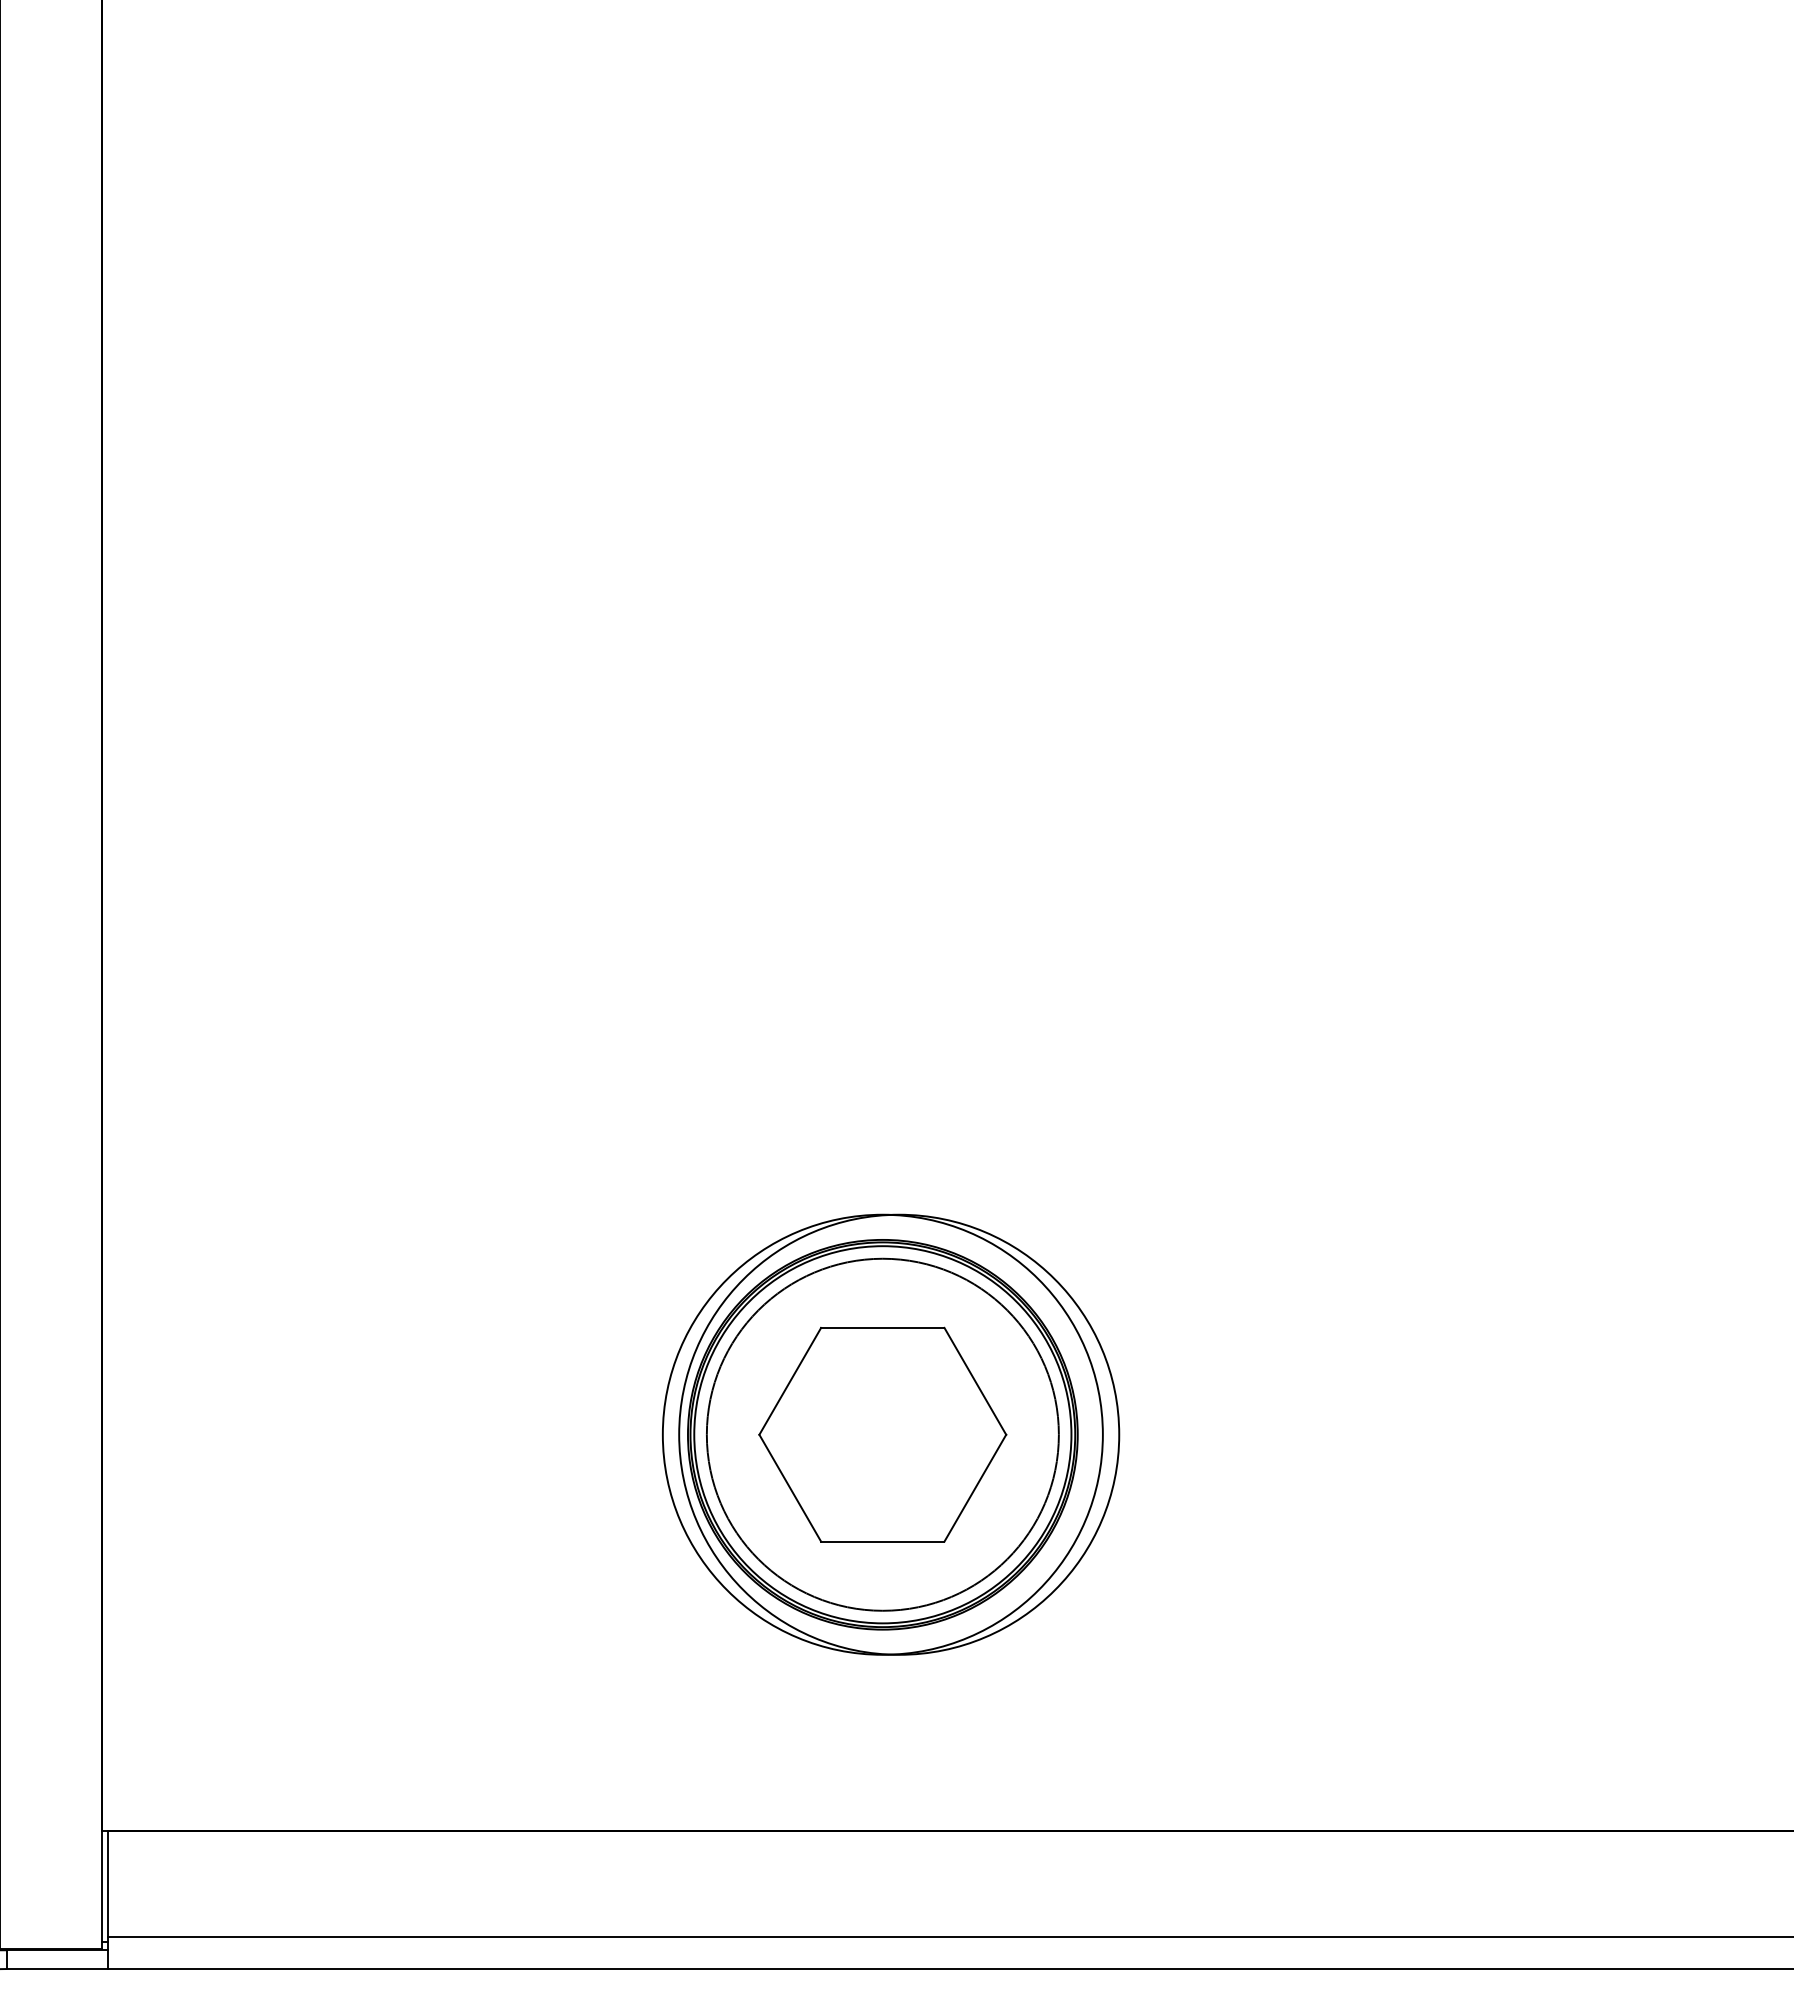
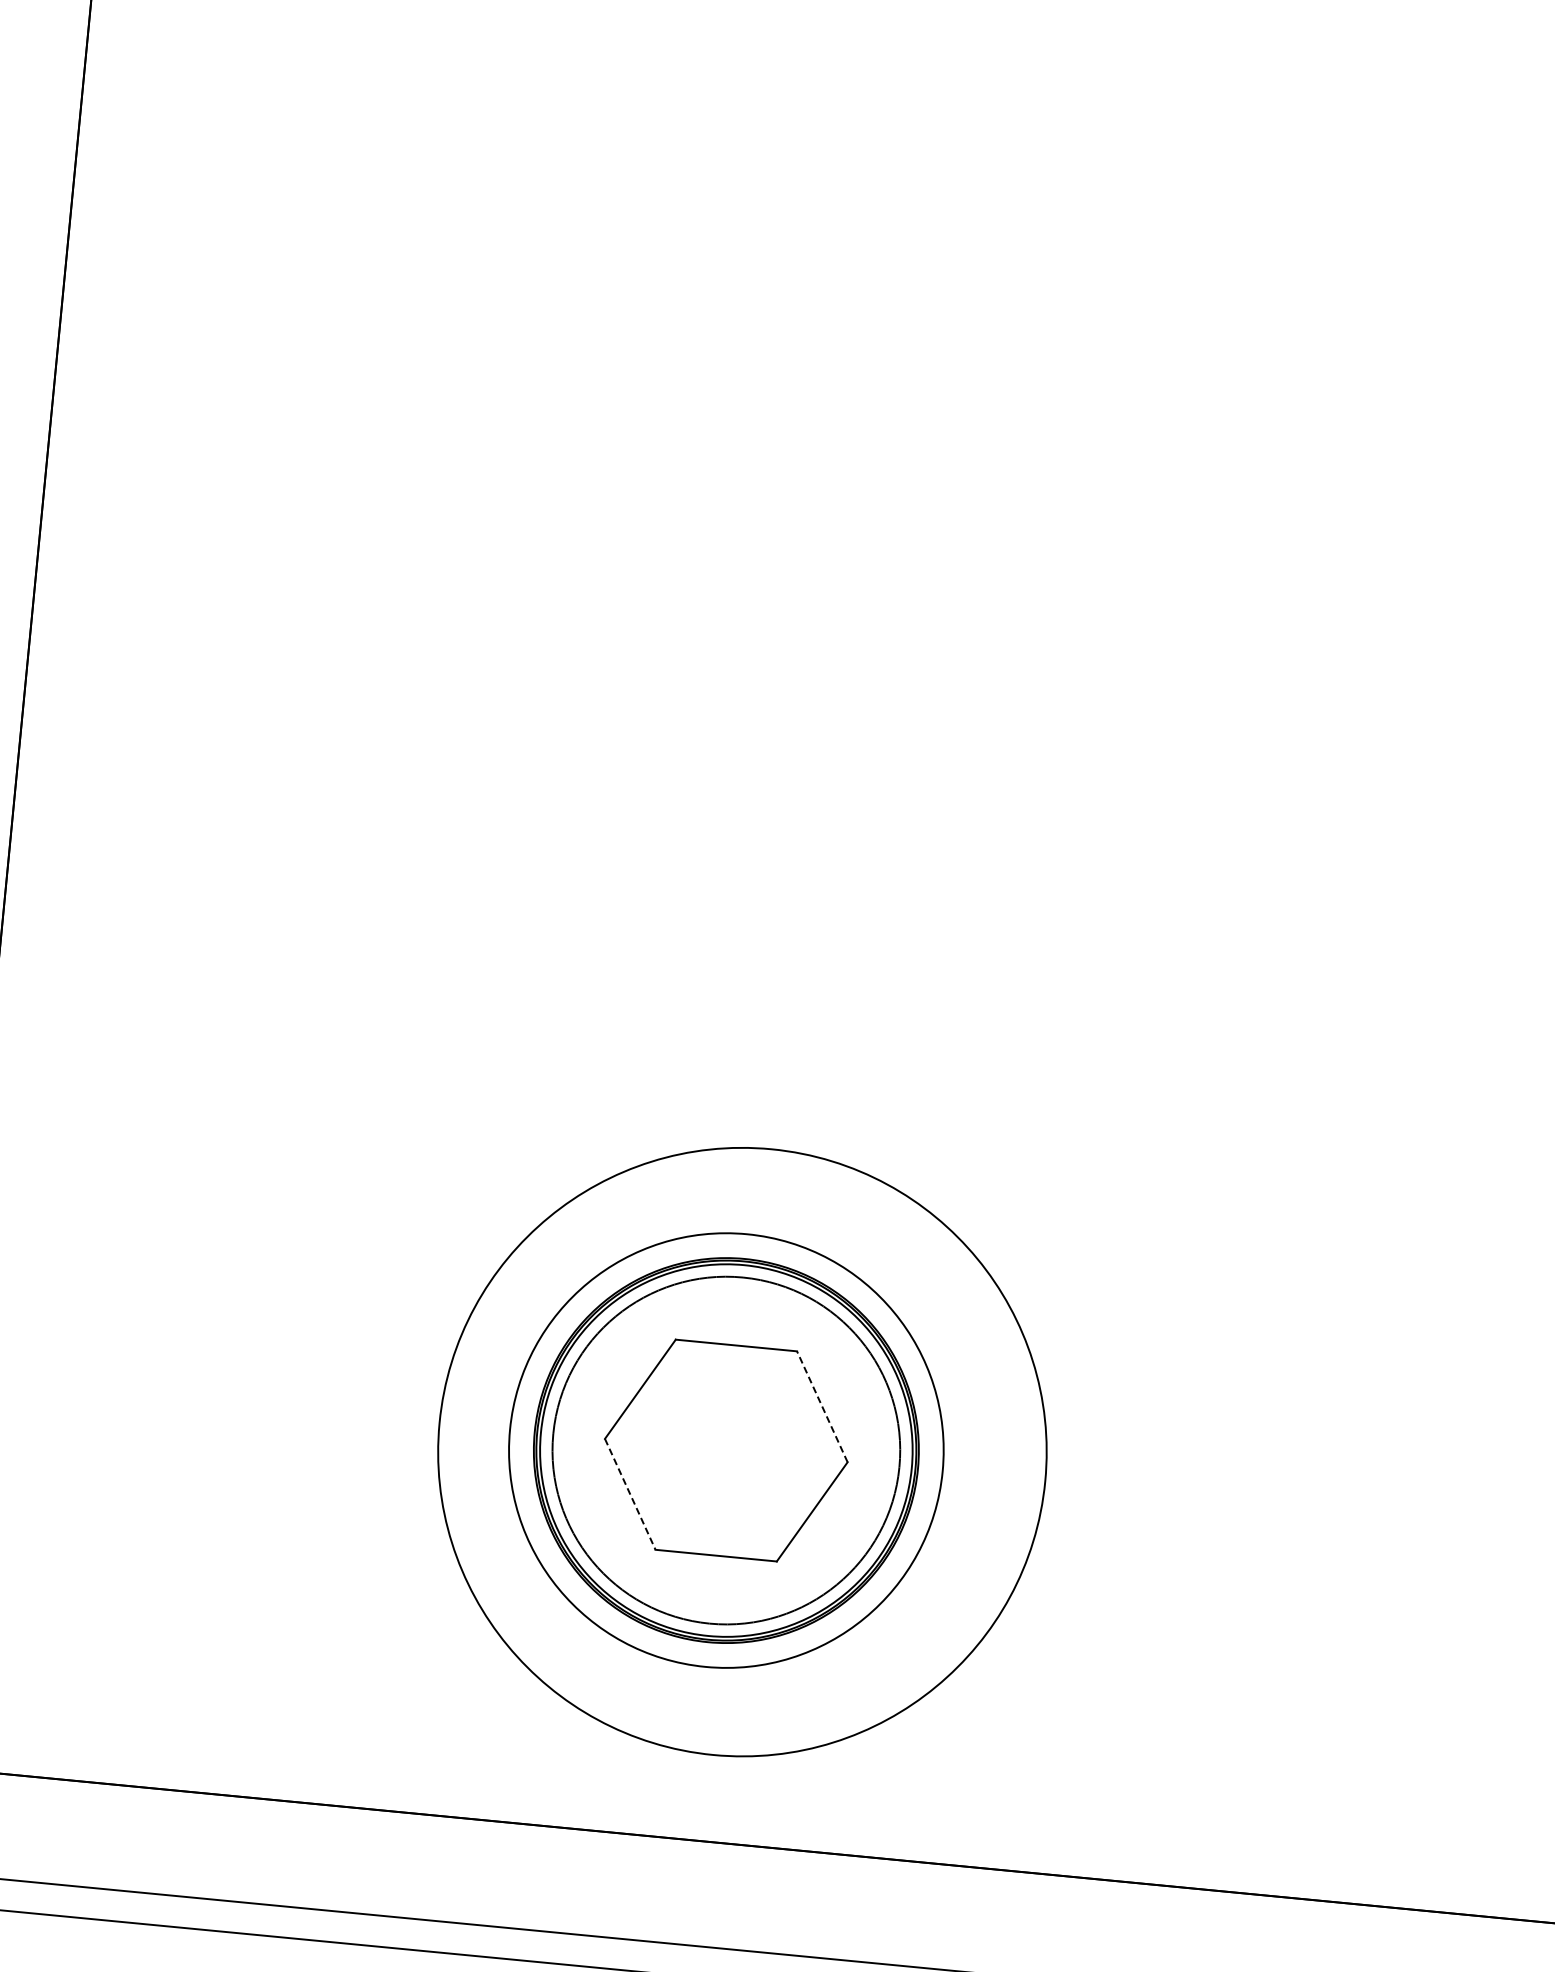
line: (975, 1381) -> (822, 1406), solid -> dashed
circle: (899, 1434) -> (742, 1451), size x1.4
line: (790, 1488) -> (630, 1494), solid -> dashed

